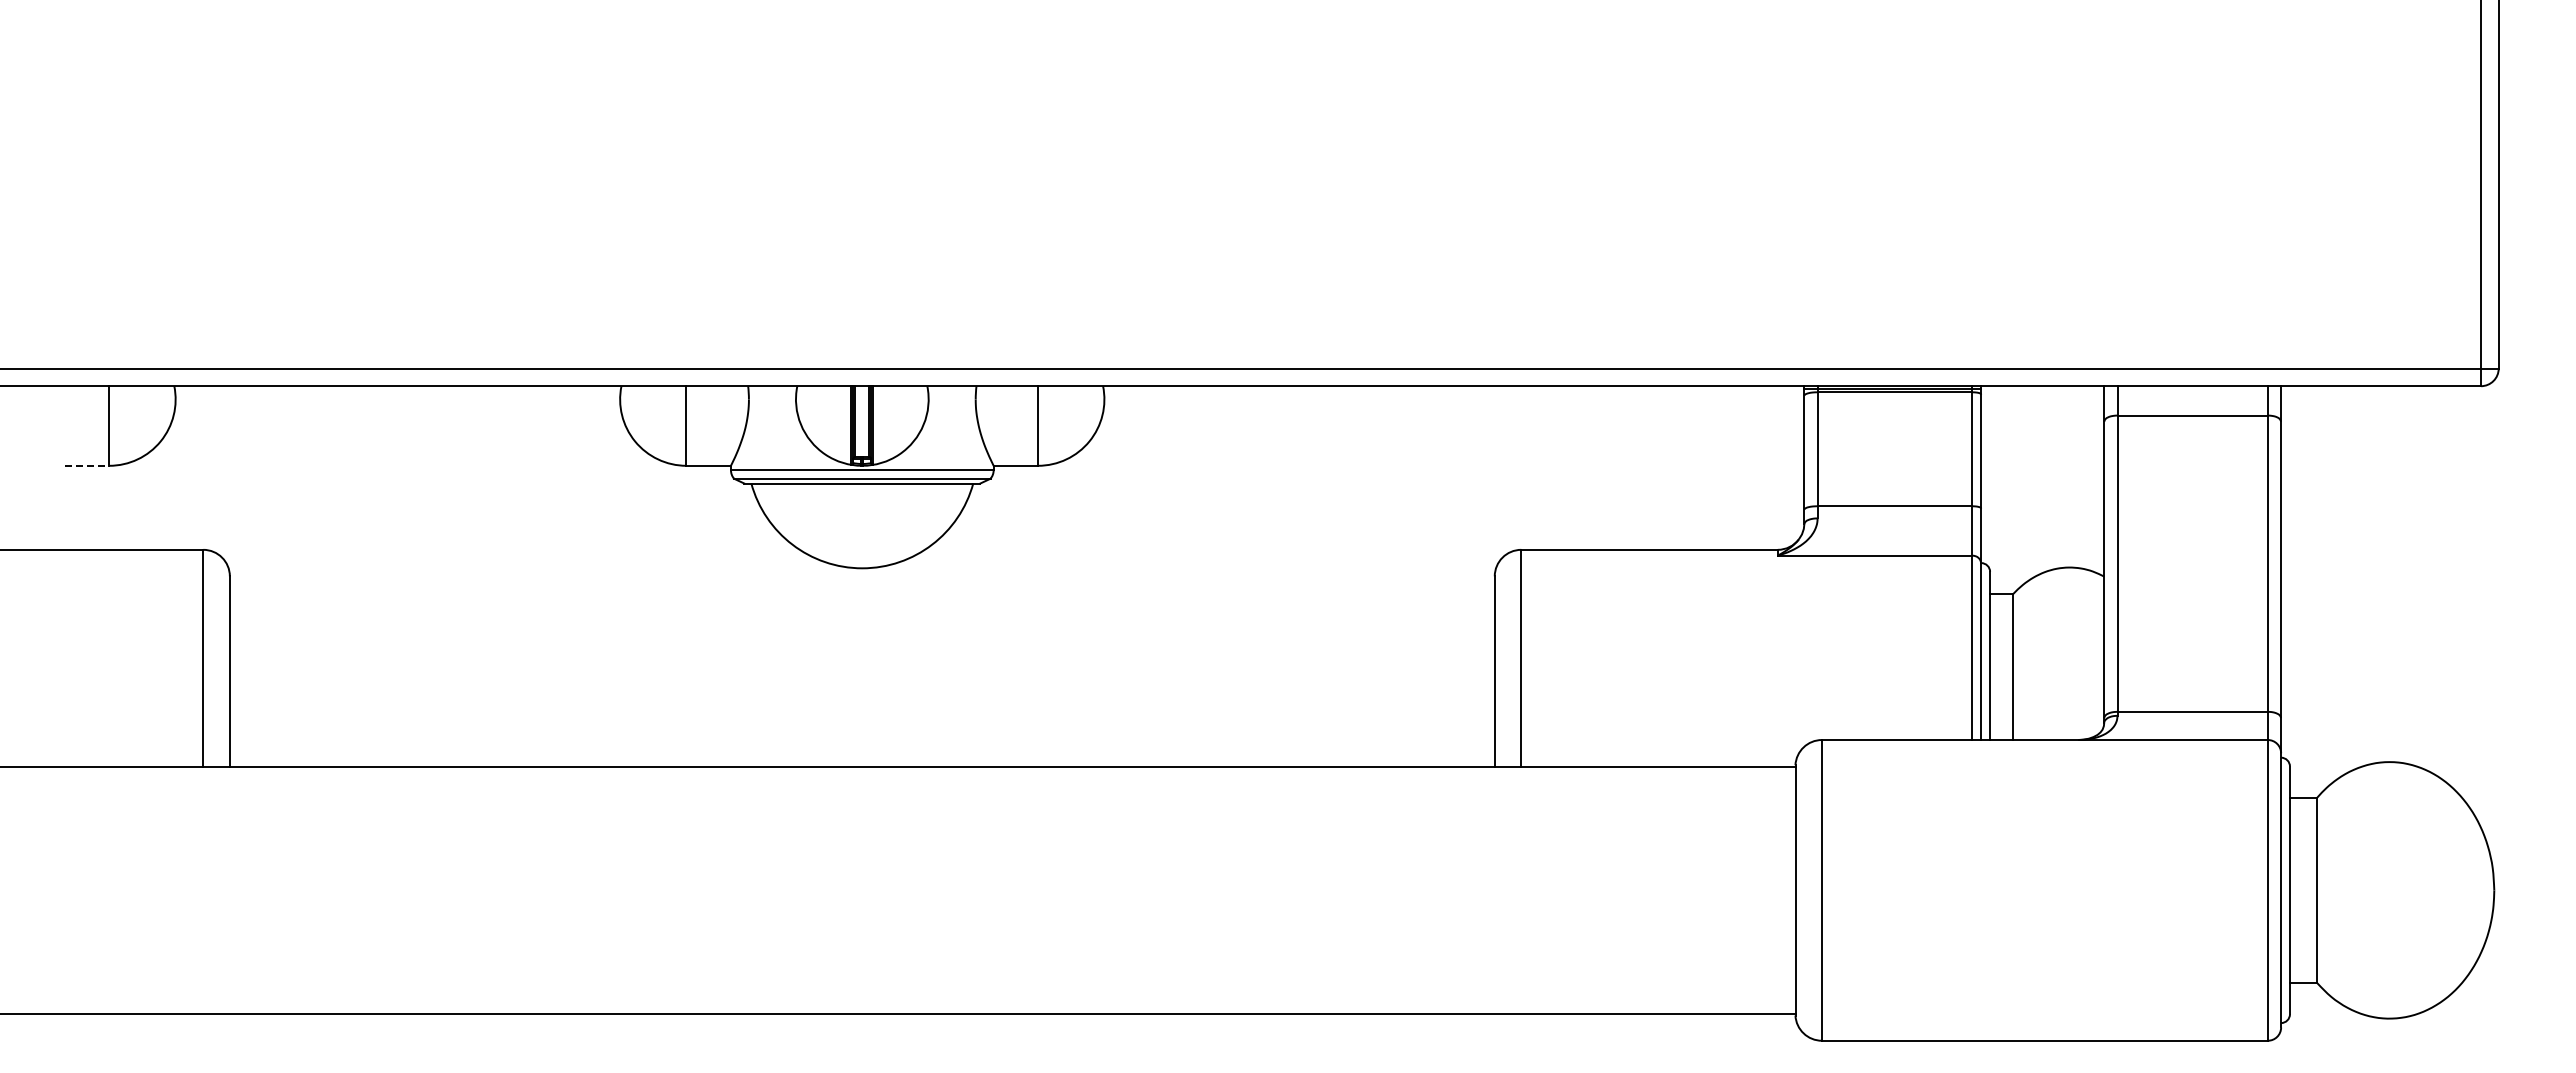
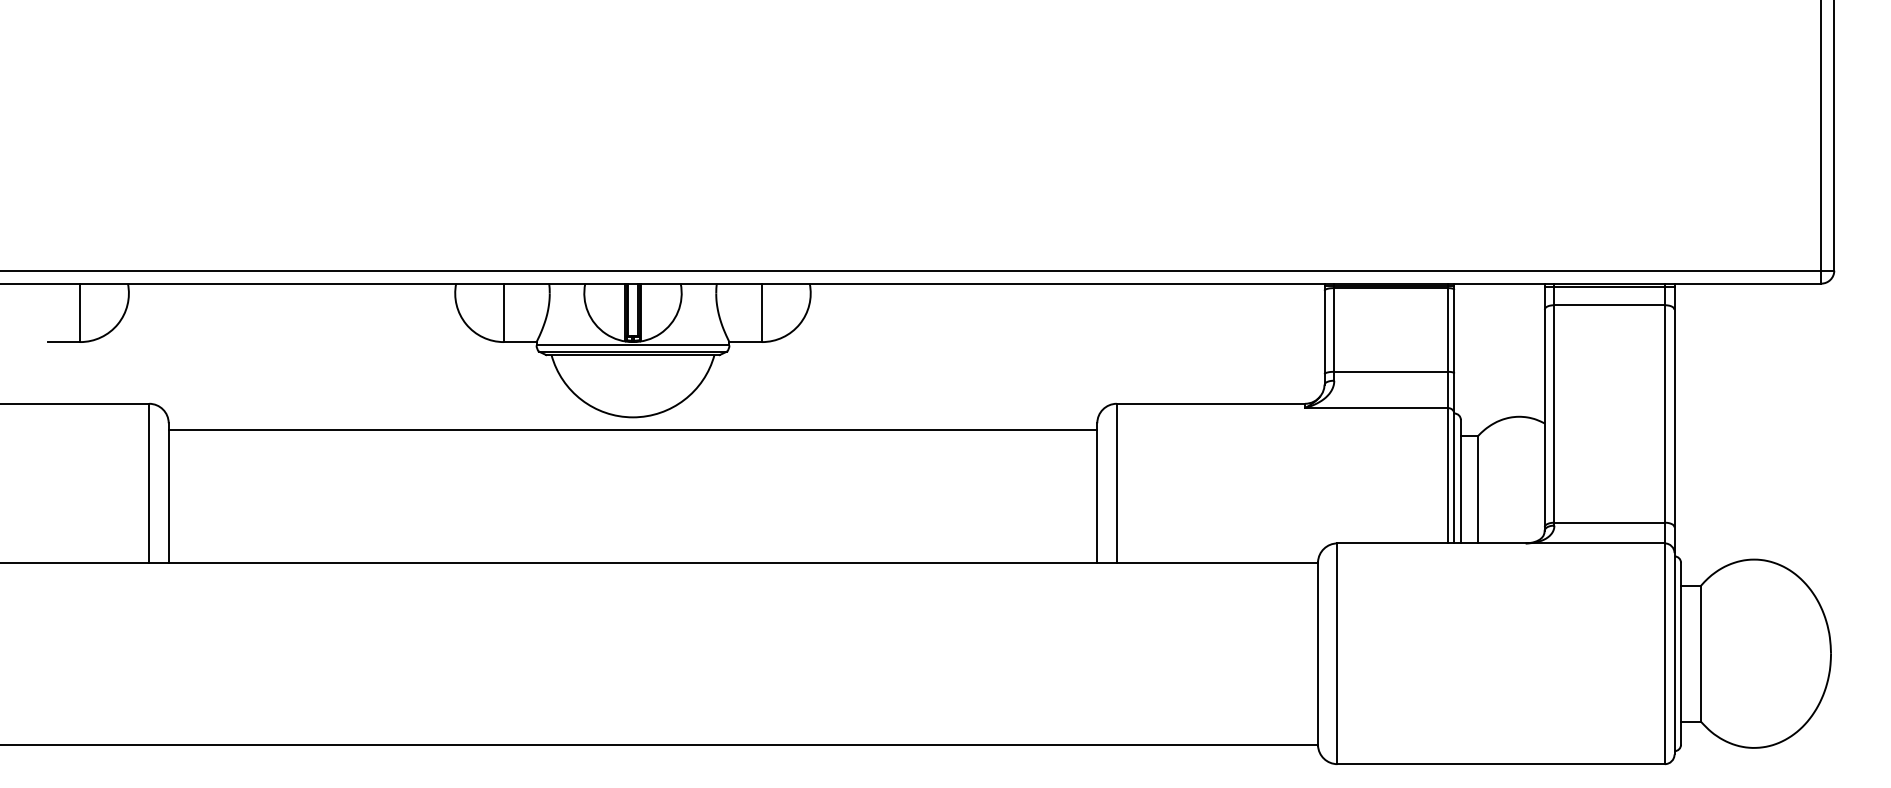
line: (2192, 390) -> (1609, 286), added
line: (87, 465) -> (64, 341), dashed -> solid
line: (861, 585) -> (632, 429), added

